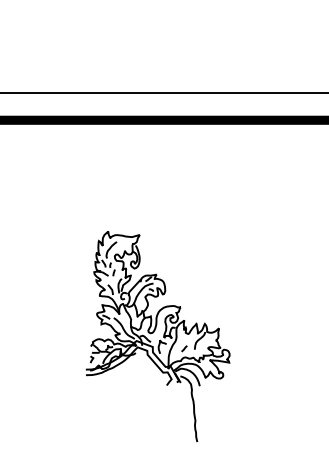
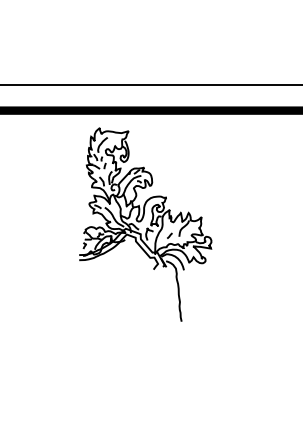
part: (157, 336) -> (145, 224), moved

